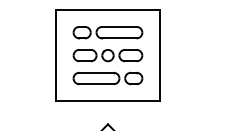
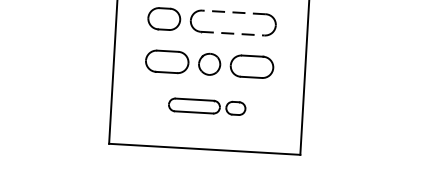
line: (118, 26) -> (232, 11), solid -> dashed
line: (119, 38) -> (232, 33), solid -> dashed
part: (107, 78) -> (206, 106), size x0.6

